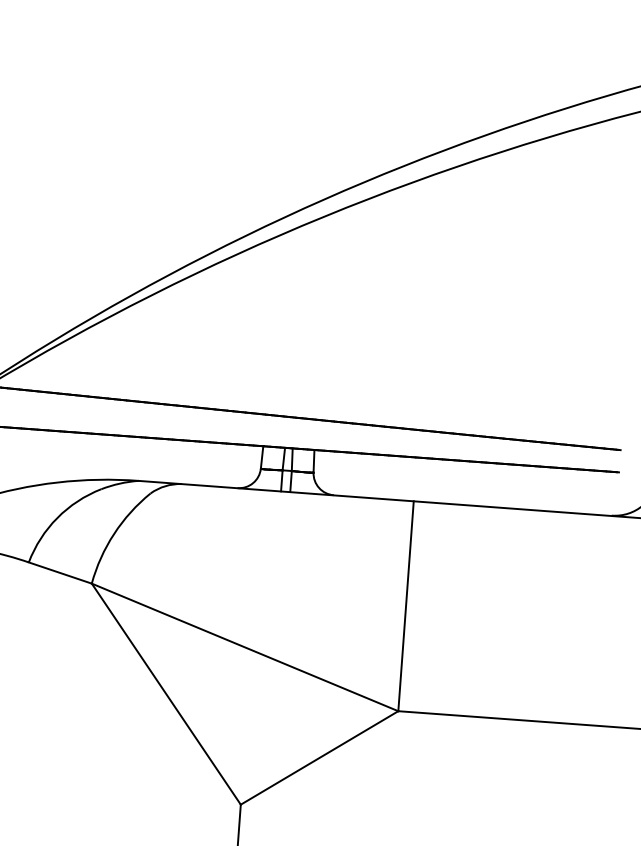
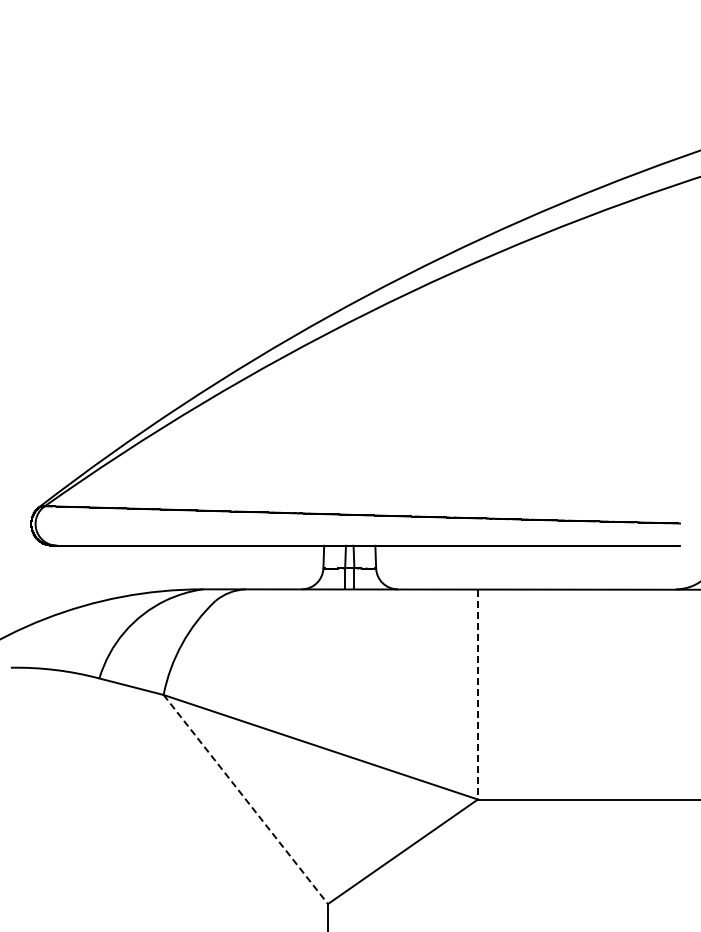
line: (405, 606) -> (477, 694), solid -> dashed
line: (165, 694) -> (245, 799), solid -> dashed

